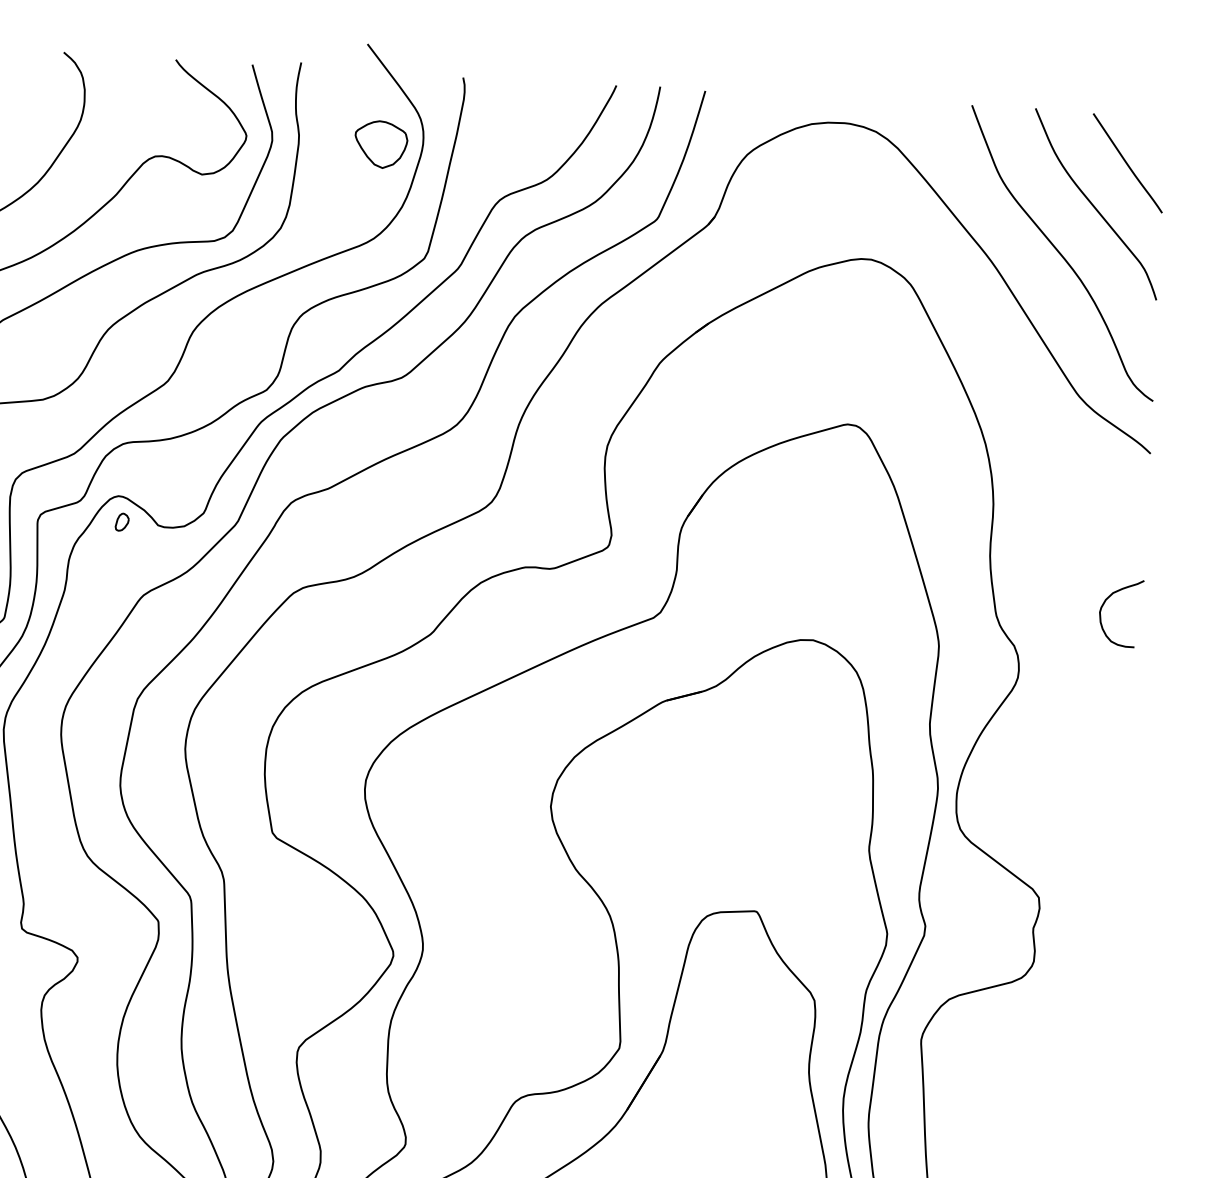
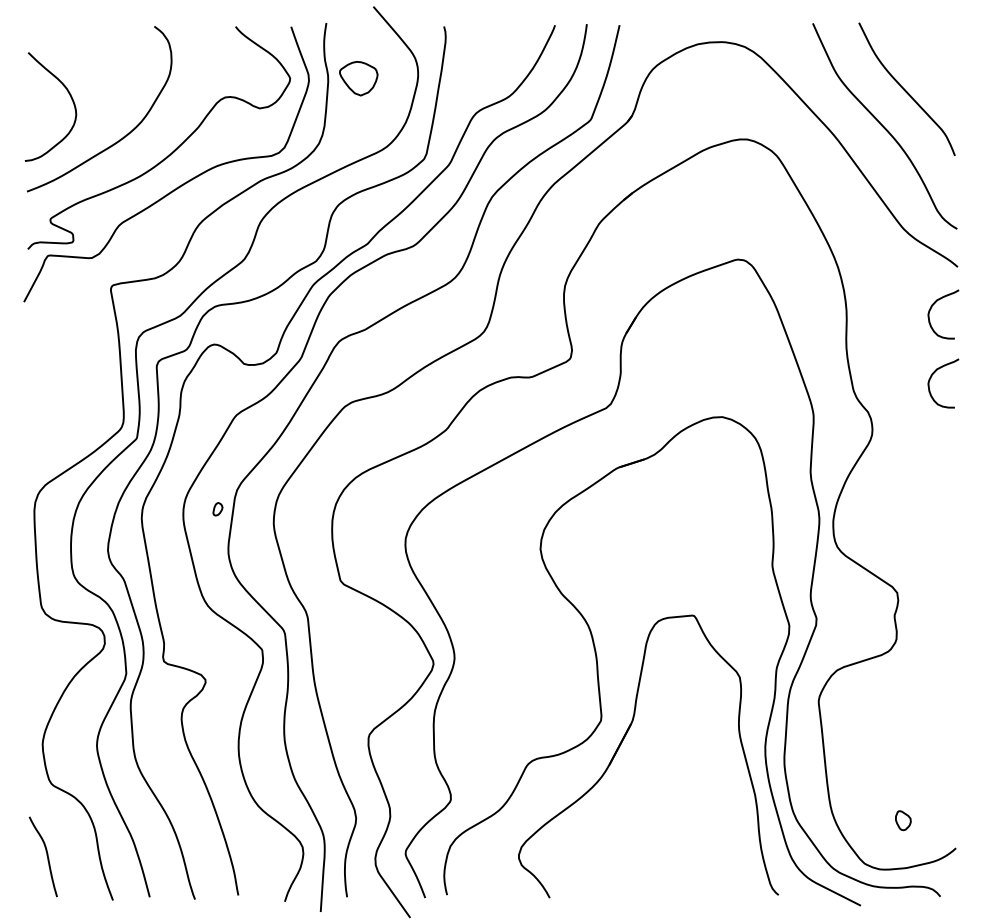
part: (380, 144) -> (358, 78), moved
line: (1127, 162) -> (927, 57), removed
curve: (1110, 510) -> (931, 309), added
part: (121, 522) -> (217, 509), moved

